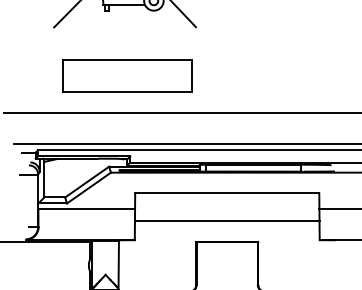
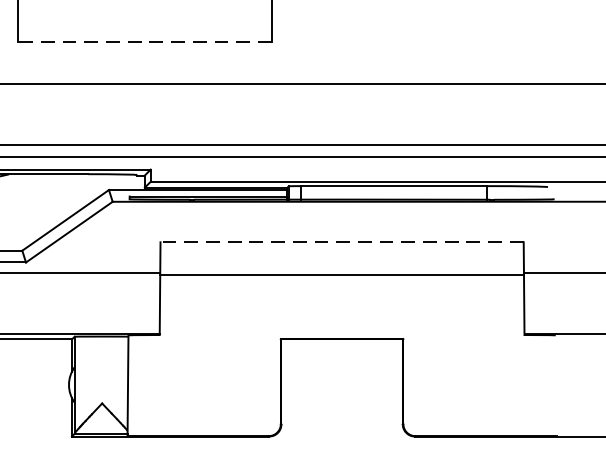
line: (126, 91) -> (143, 41), solid -> dashed
line: (226, 193) -> (340, 242), solid -> dashed
line: (226, 220) -> (340, 274), moved

